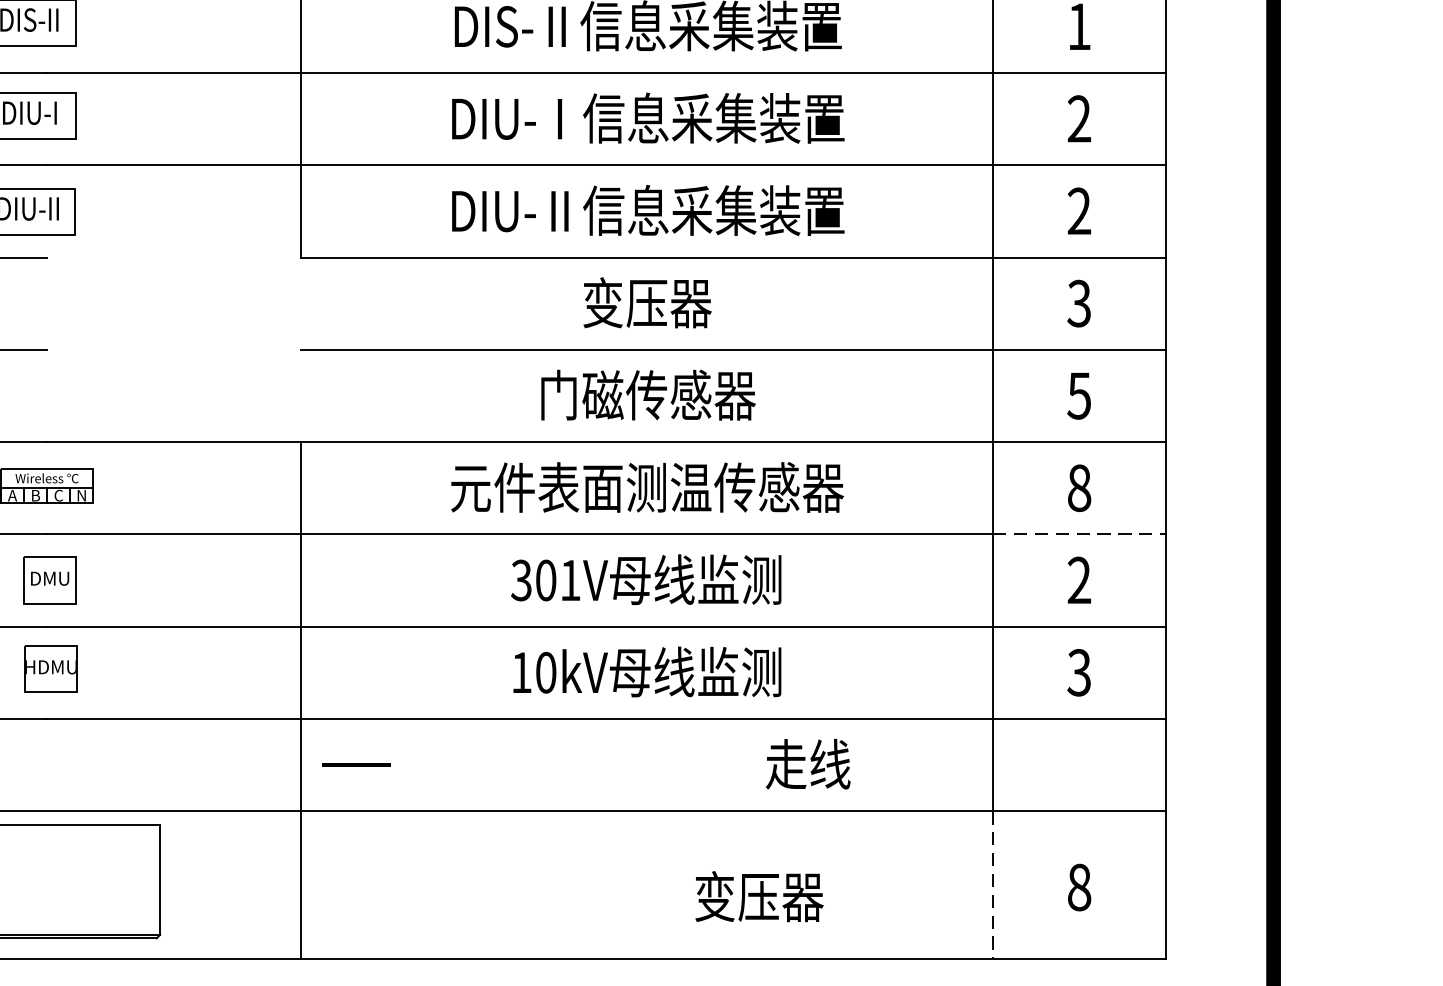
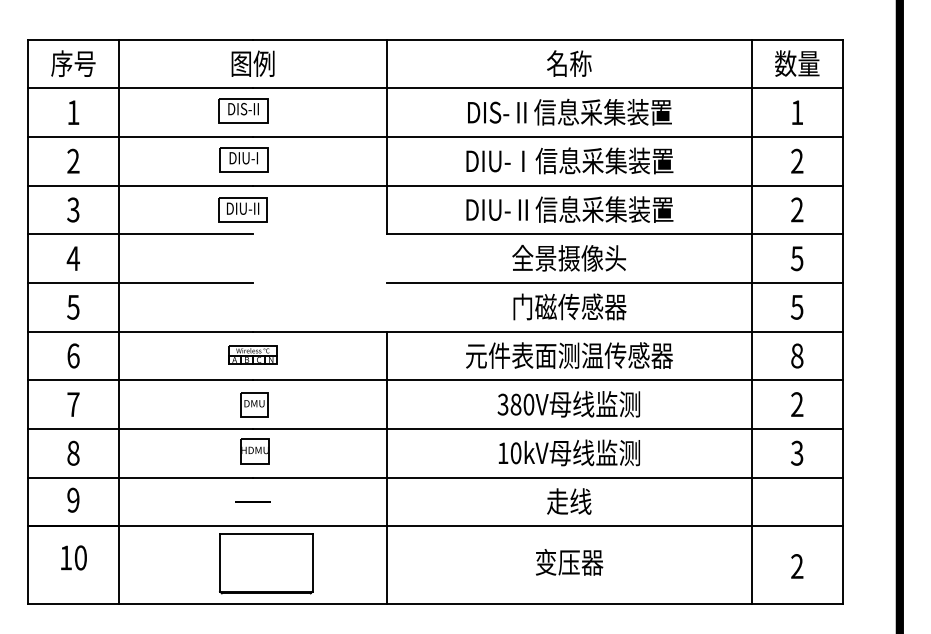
text: (647, 301) -> (569, 257), 变压器 -> 全景摄像头
text: (1079, 303) -> (797, 258), 3 -> 5
line: (1079, 534) -> (797, 380), dashed -> solid
text: (558, 580) -> (522, 404), 301V -> 380V
line: (355, 764) -> (252, 501), moved
text: (808, 764) -> (569, 501), moved
line: (992, 885) -> (751, 565), dashed -> solid
text: (1079, 887) -> (797, 566), 8 -> 2
text: (759, 896) -> (569, 562), moved

